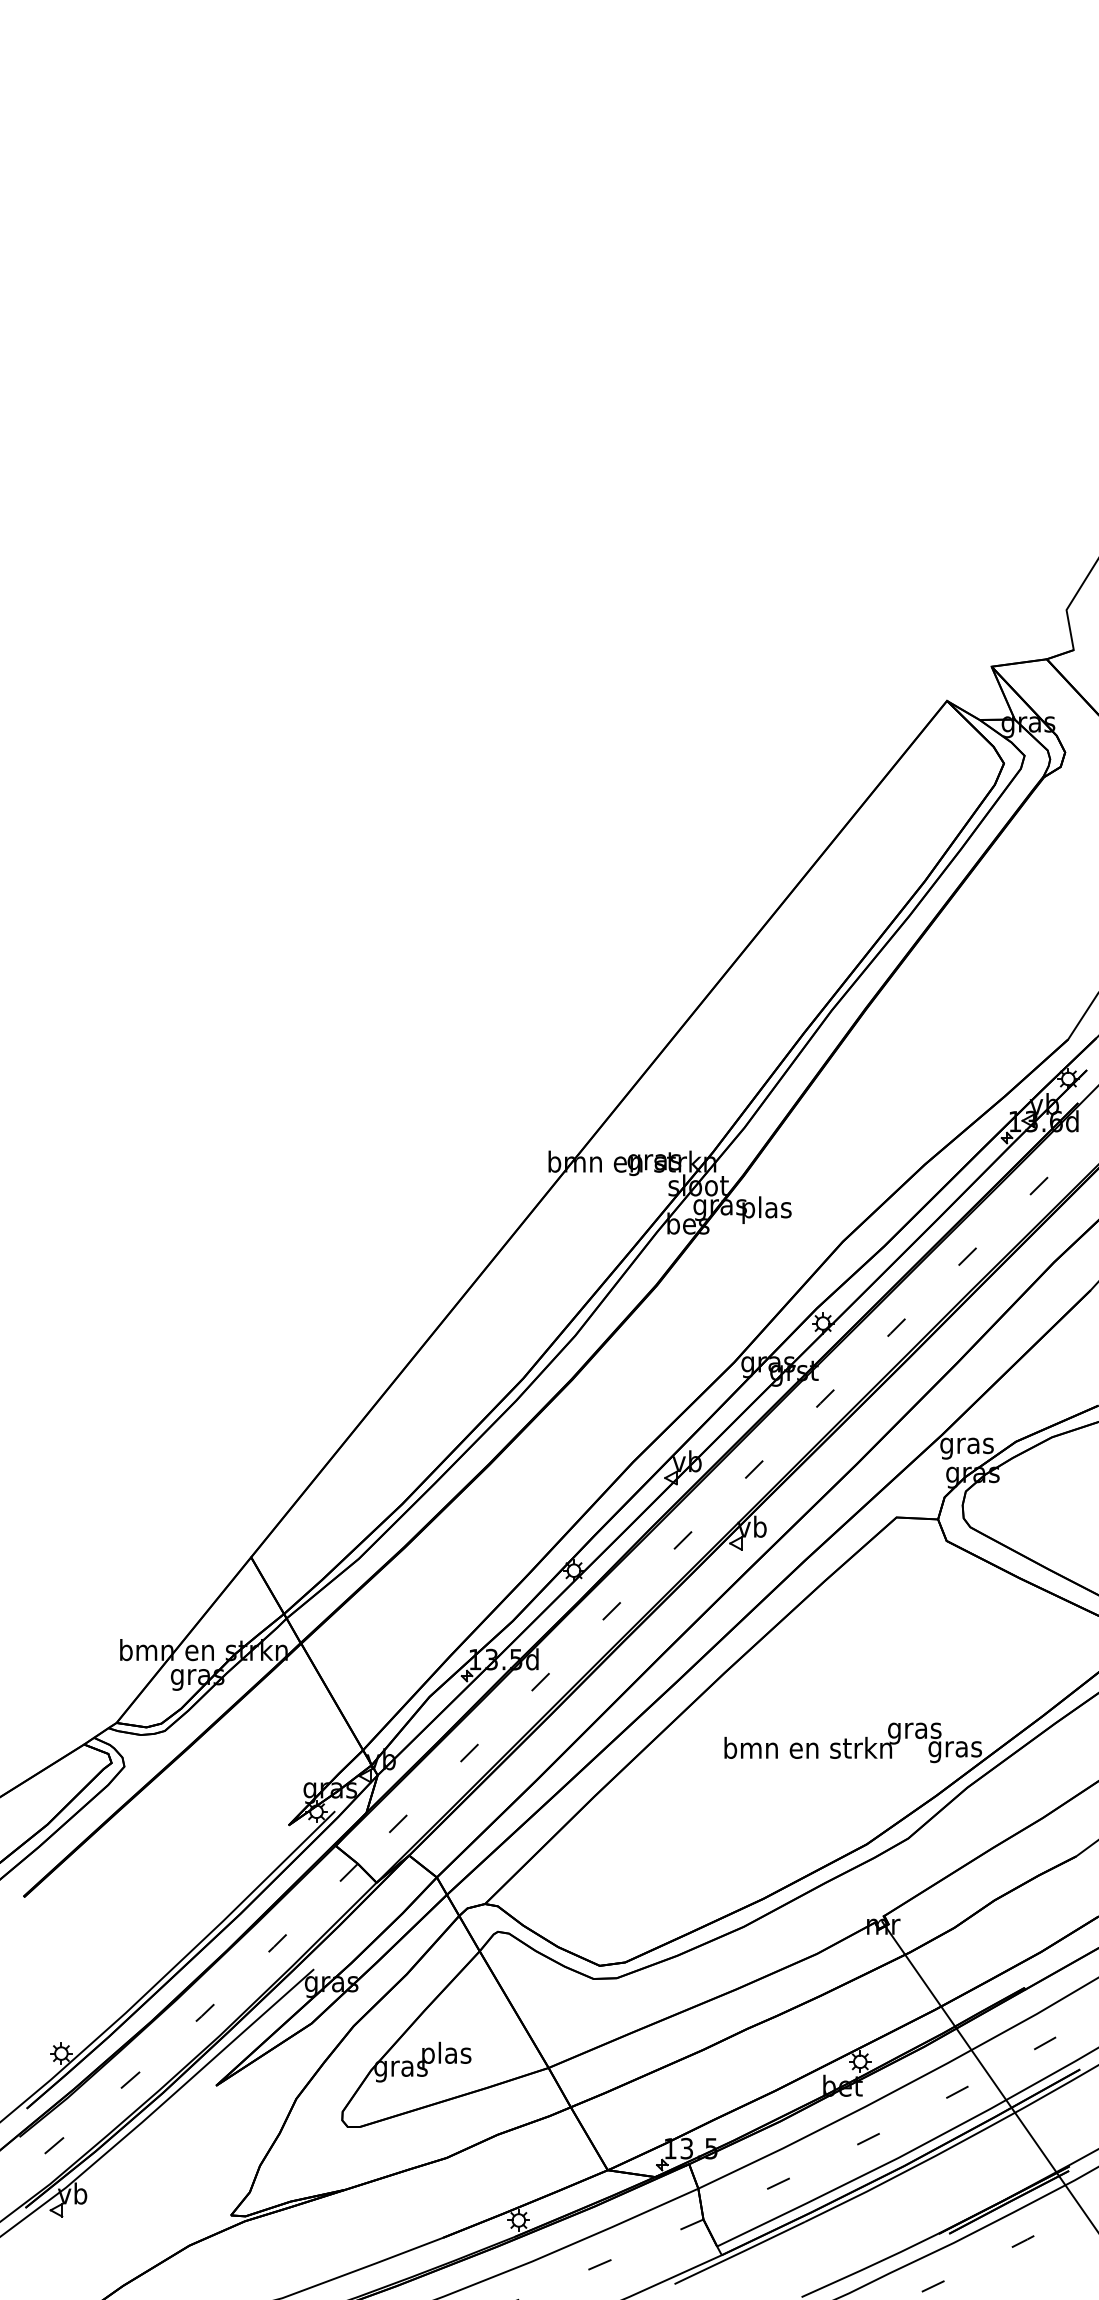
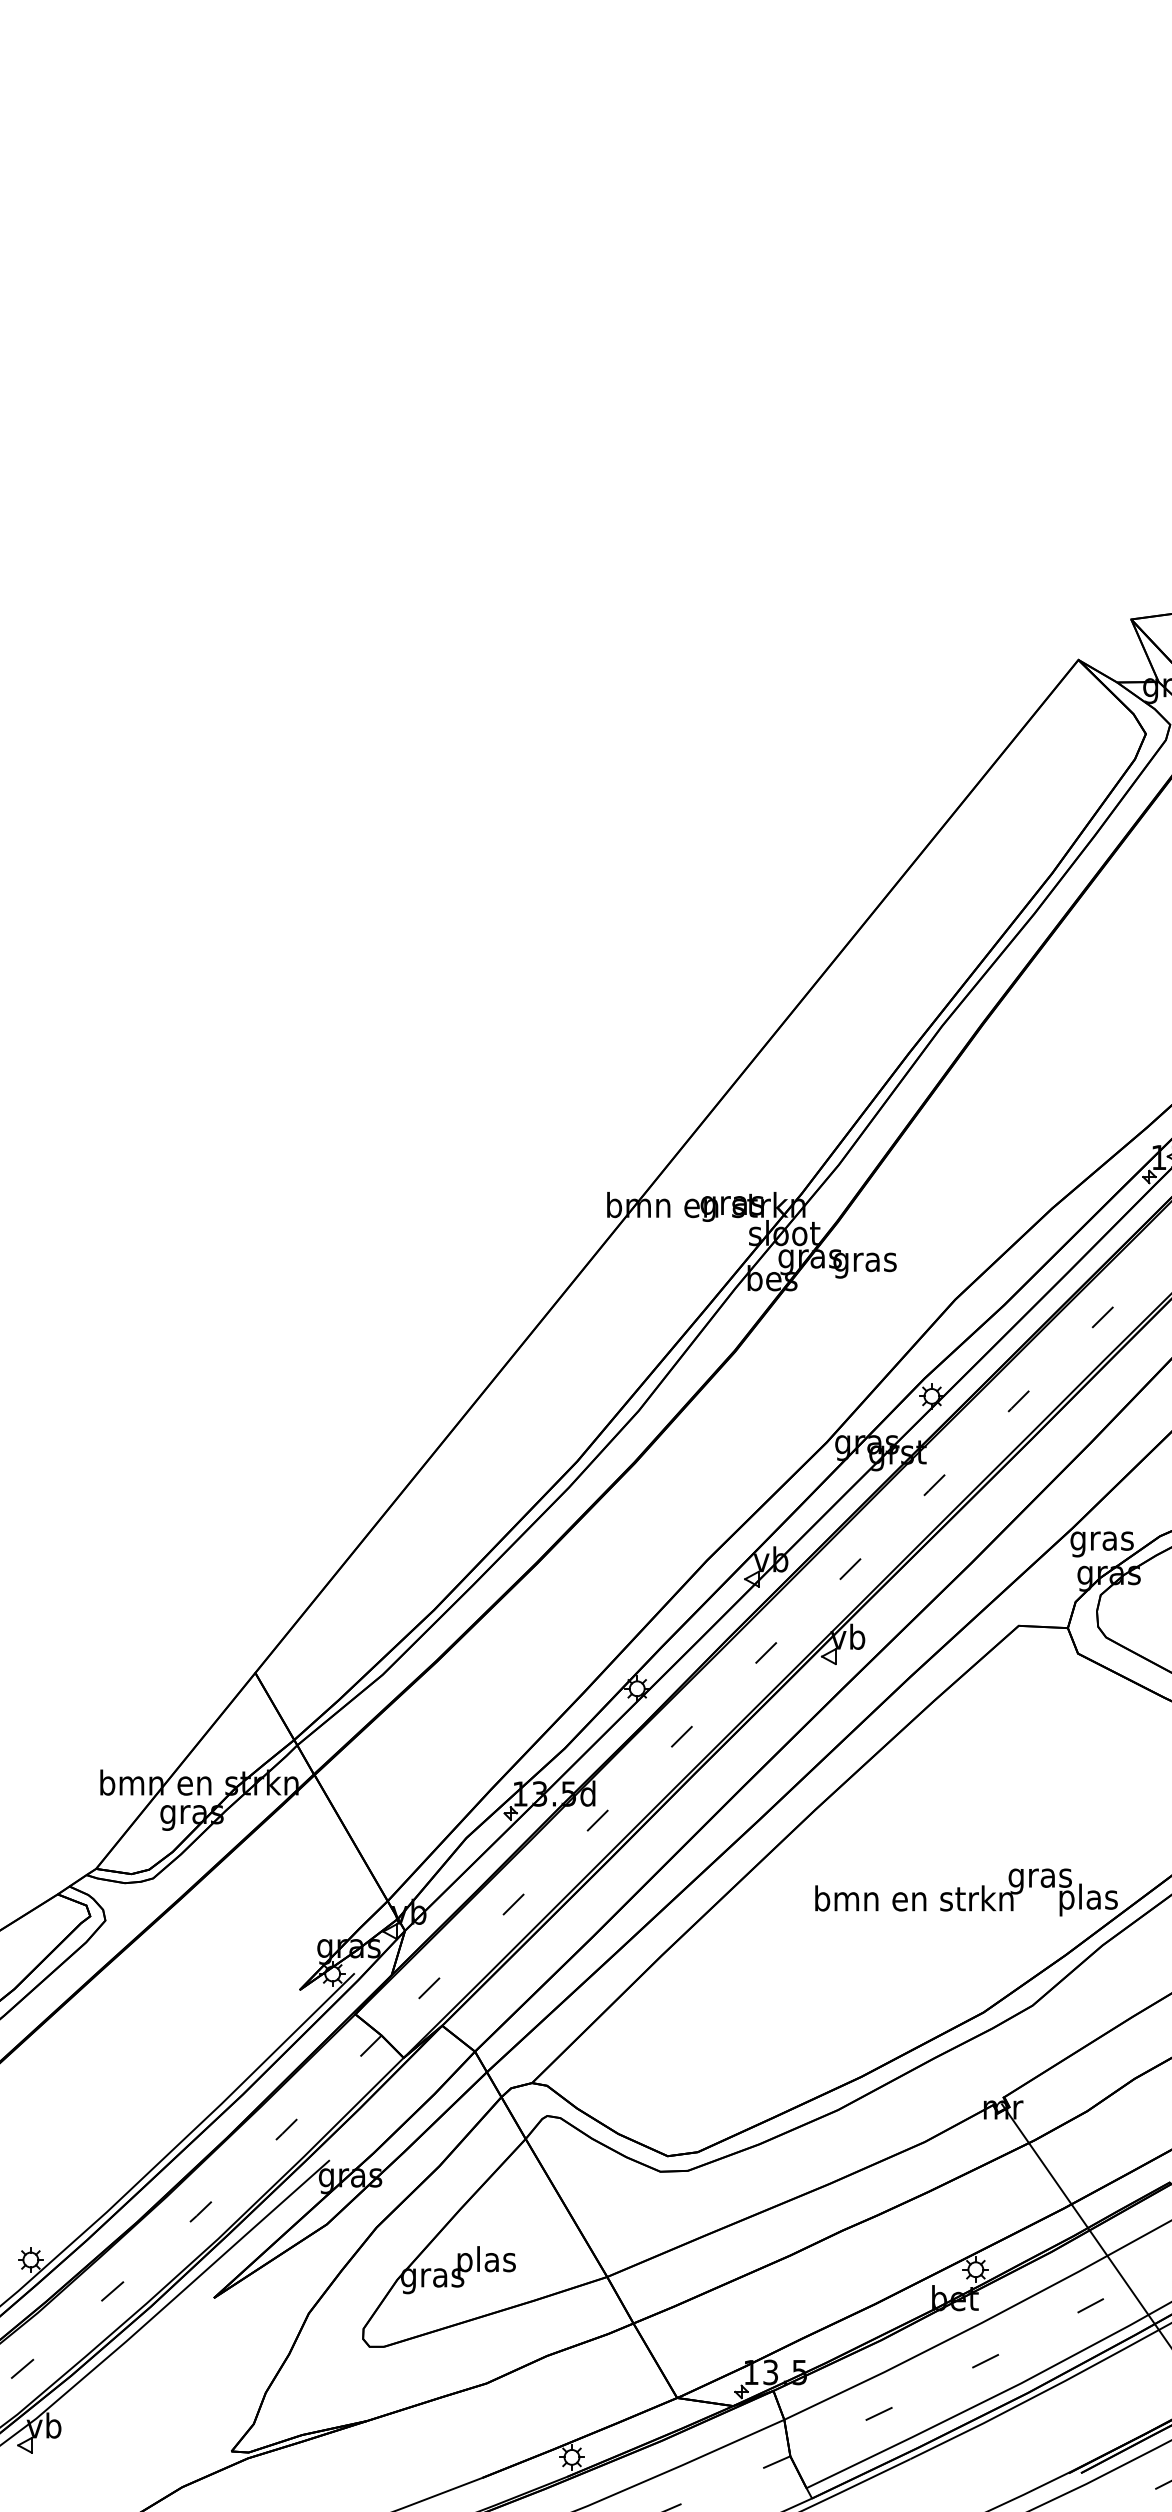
text: (766, 1209) -> (864, 1261), plas -> gras
text: (954, 1749) -> (1087, 1900), gras -> plas

